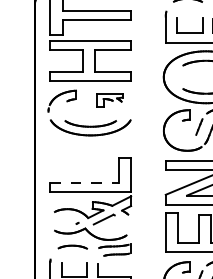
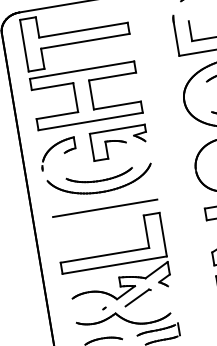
part: (109, 100) -> (119, 142), size x1.67
line: (90, 147) -> (104, 207), added
line: (85, 183) -> (106, 255), dashed -> solid

